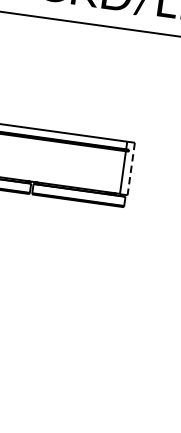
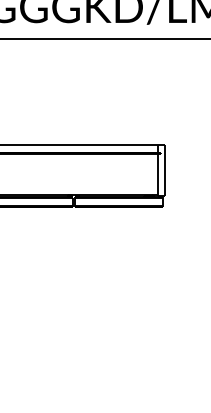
line: (131, 169) -> (165, 170), dashed -> solid

